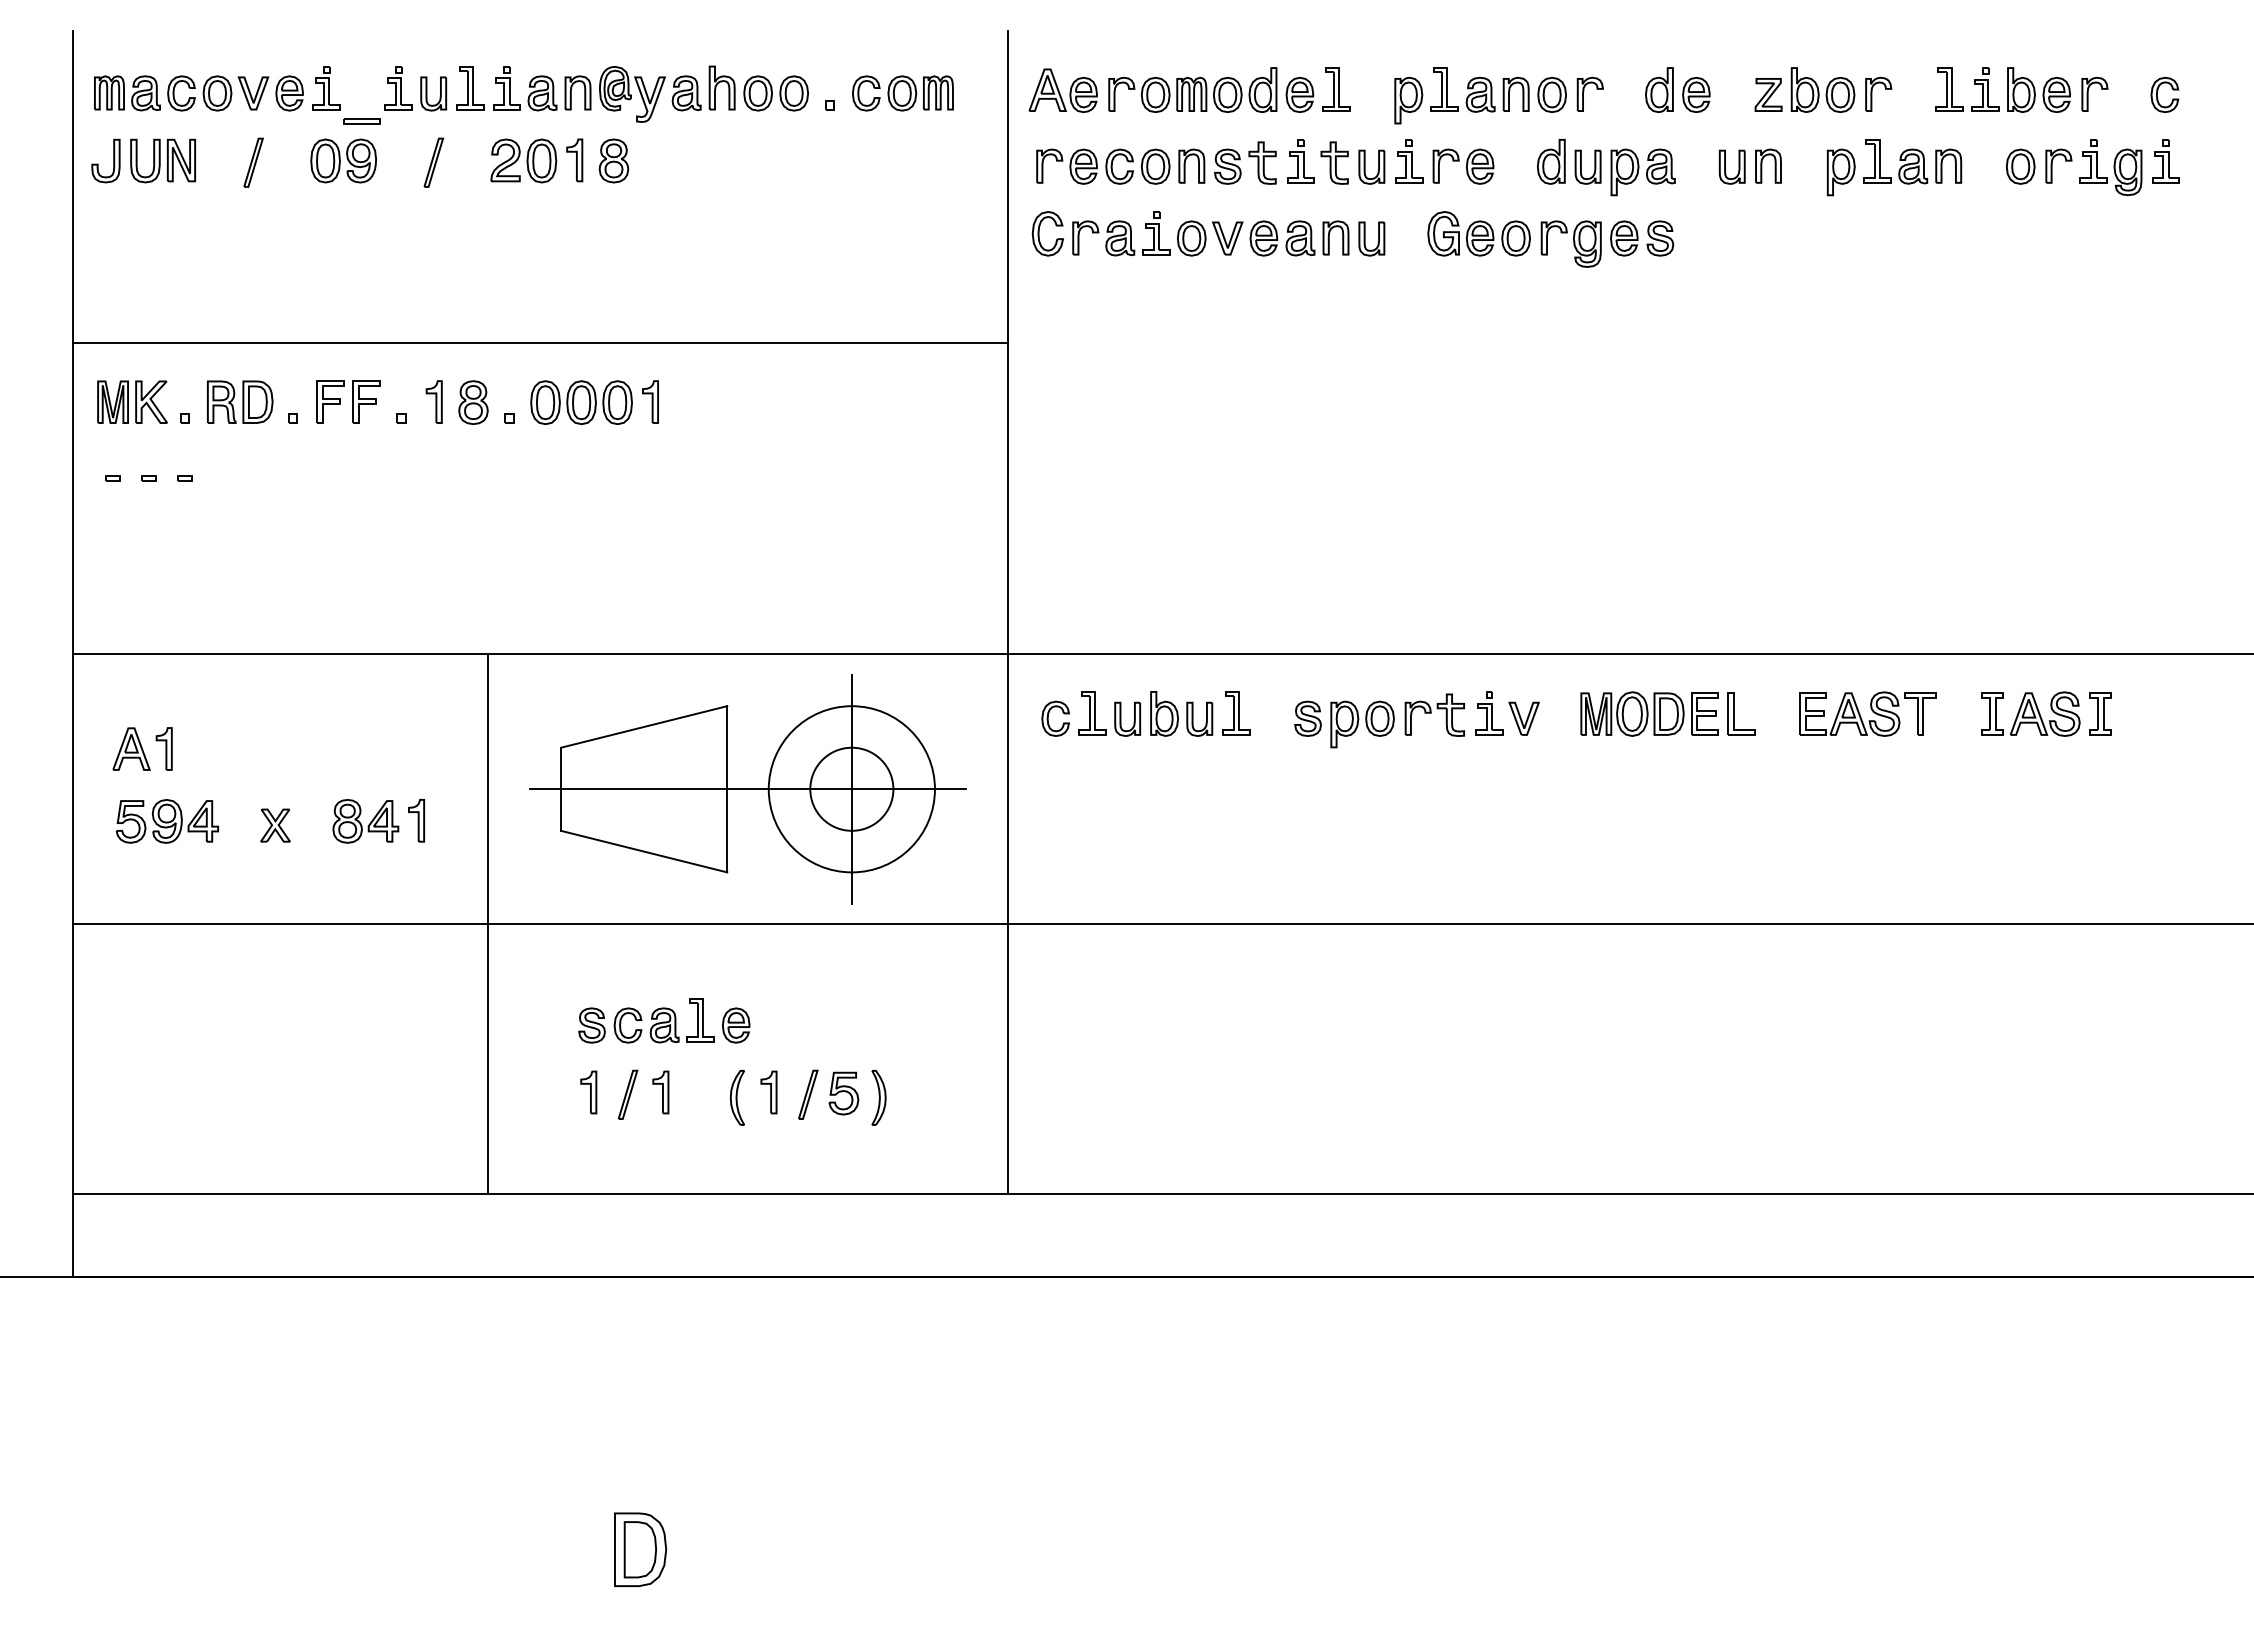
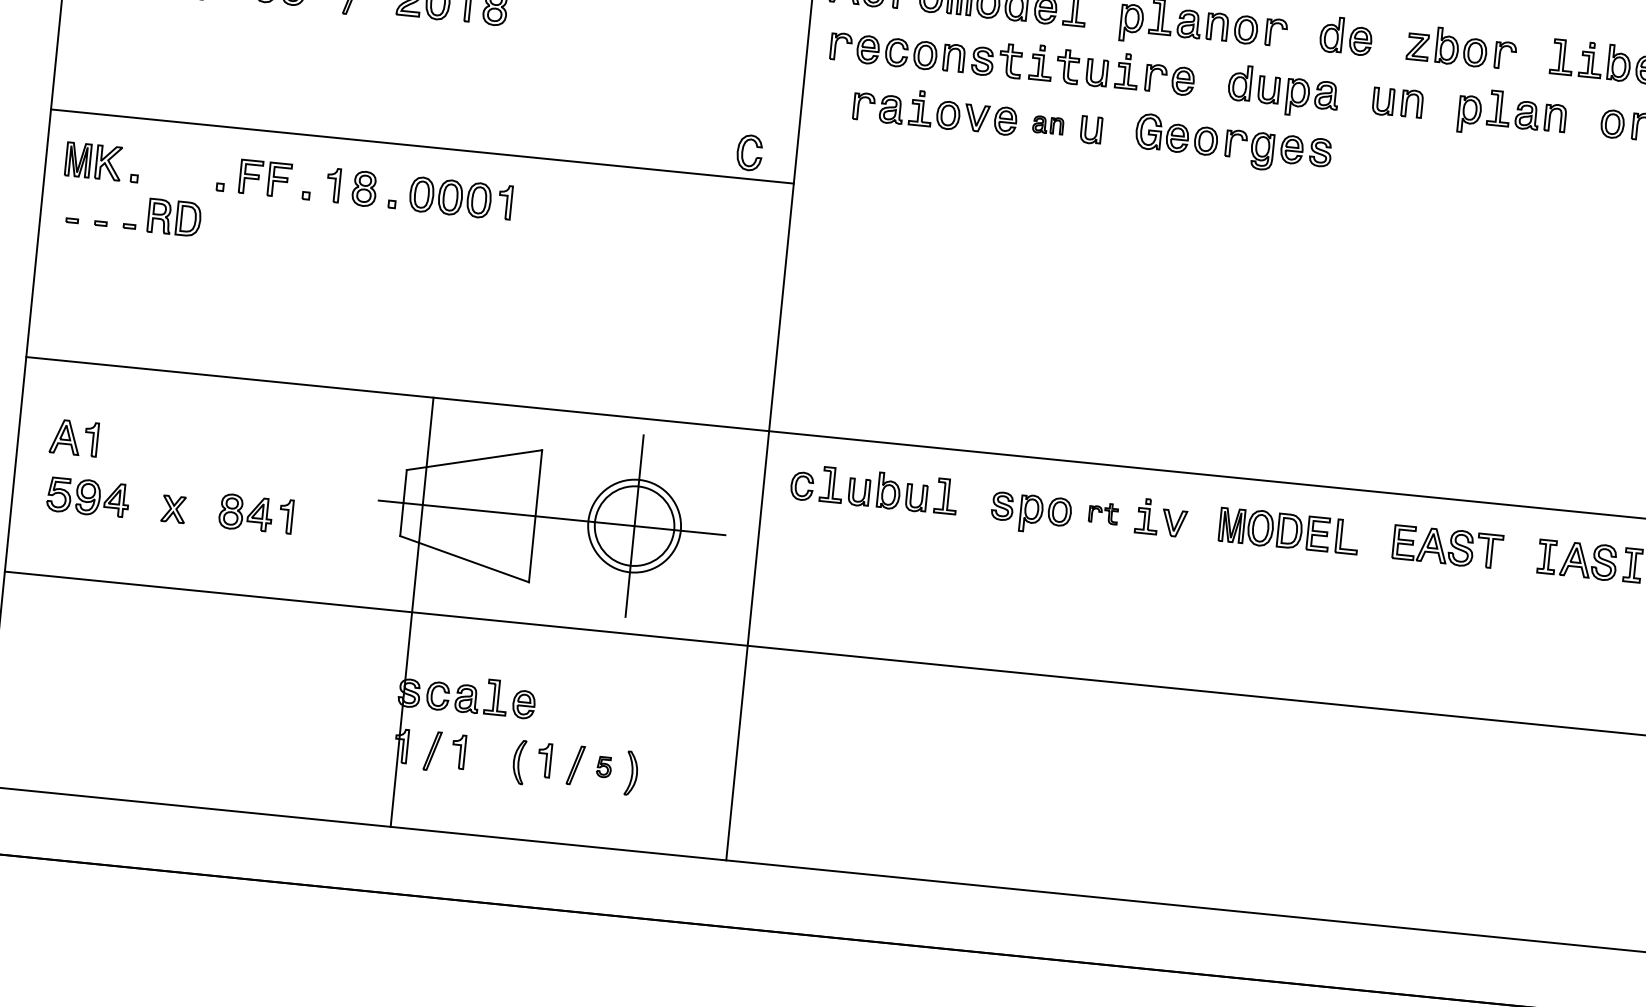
part: (1039, 233) -> (743, 151), moved
part: (1317, 238) -> (1048, 125), size x0.6
part: (240, 401) -> (174, 217), moved
part: (1434, 714) -> (1103, 512), size x0.6
circle: (851, 788) -> (634, 525), size x1.4
circle: (851, 789) -> (634, 526), size x0.6
line: (488, 924) -> (412, 612), moved
part: (843, 1093) -> (603, 767), size x0.6

